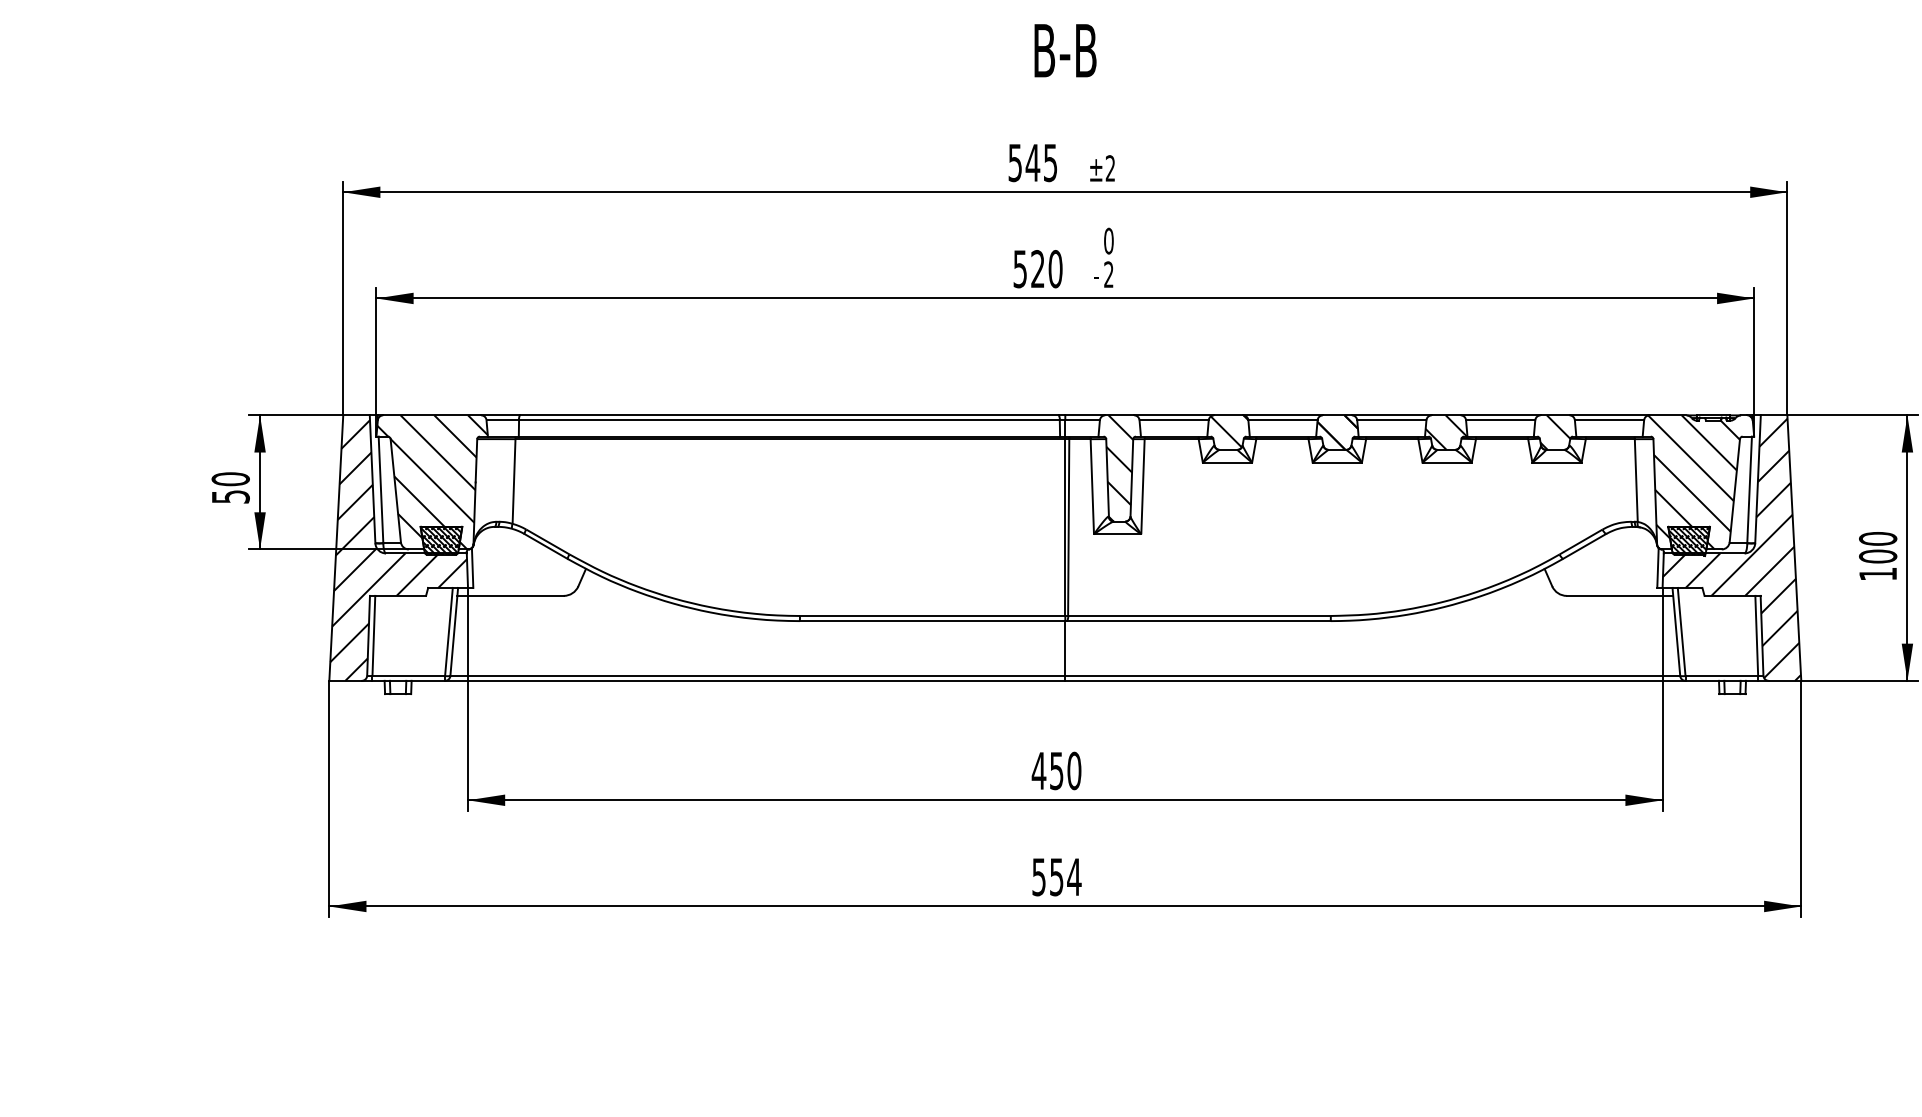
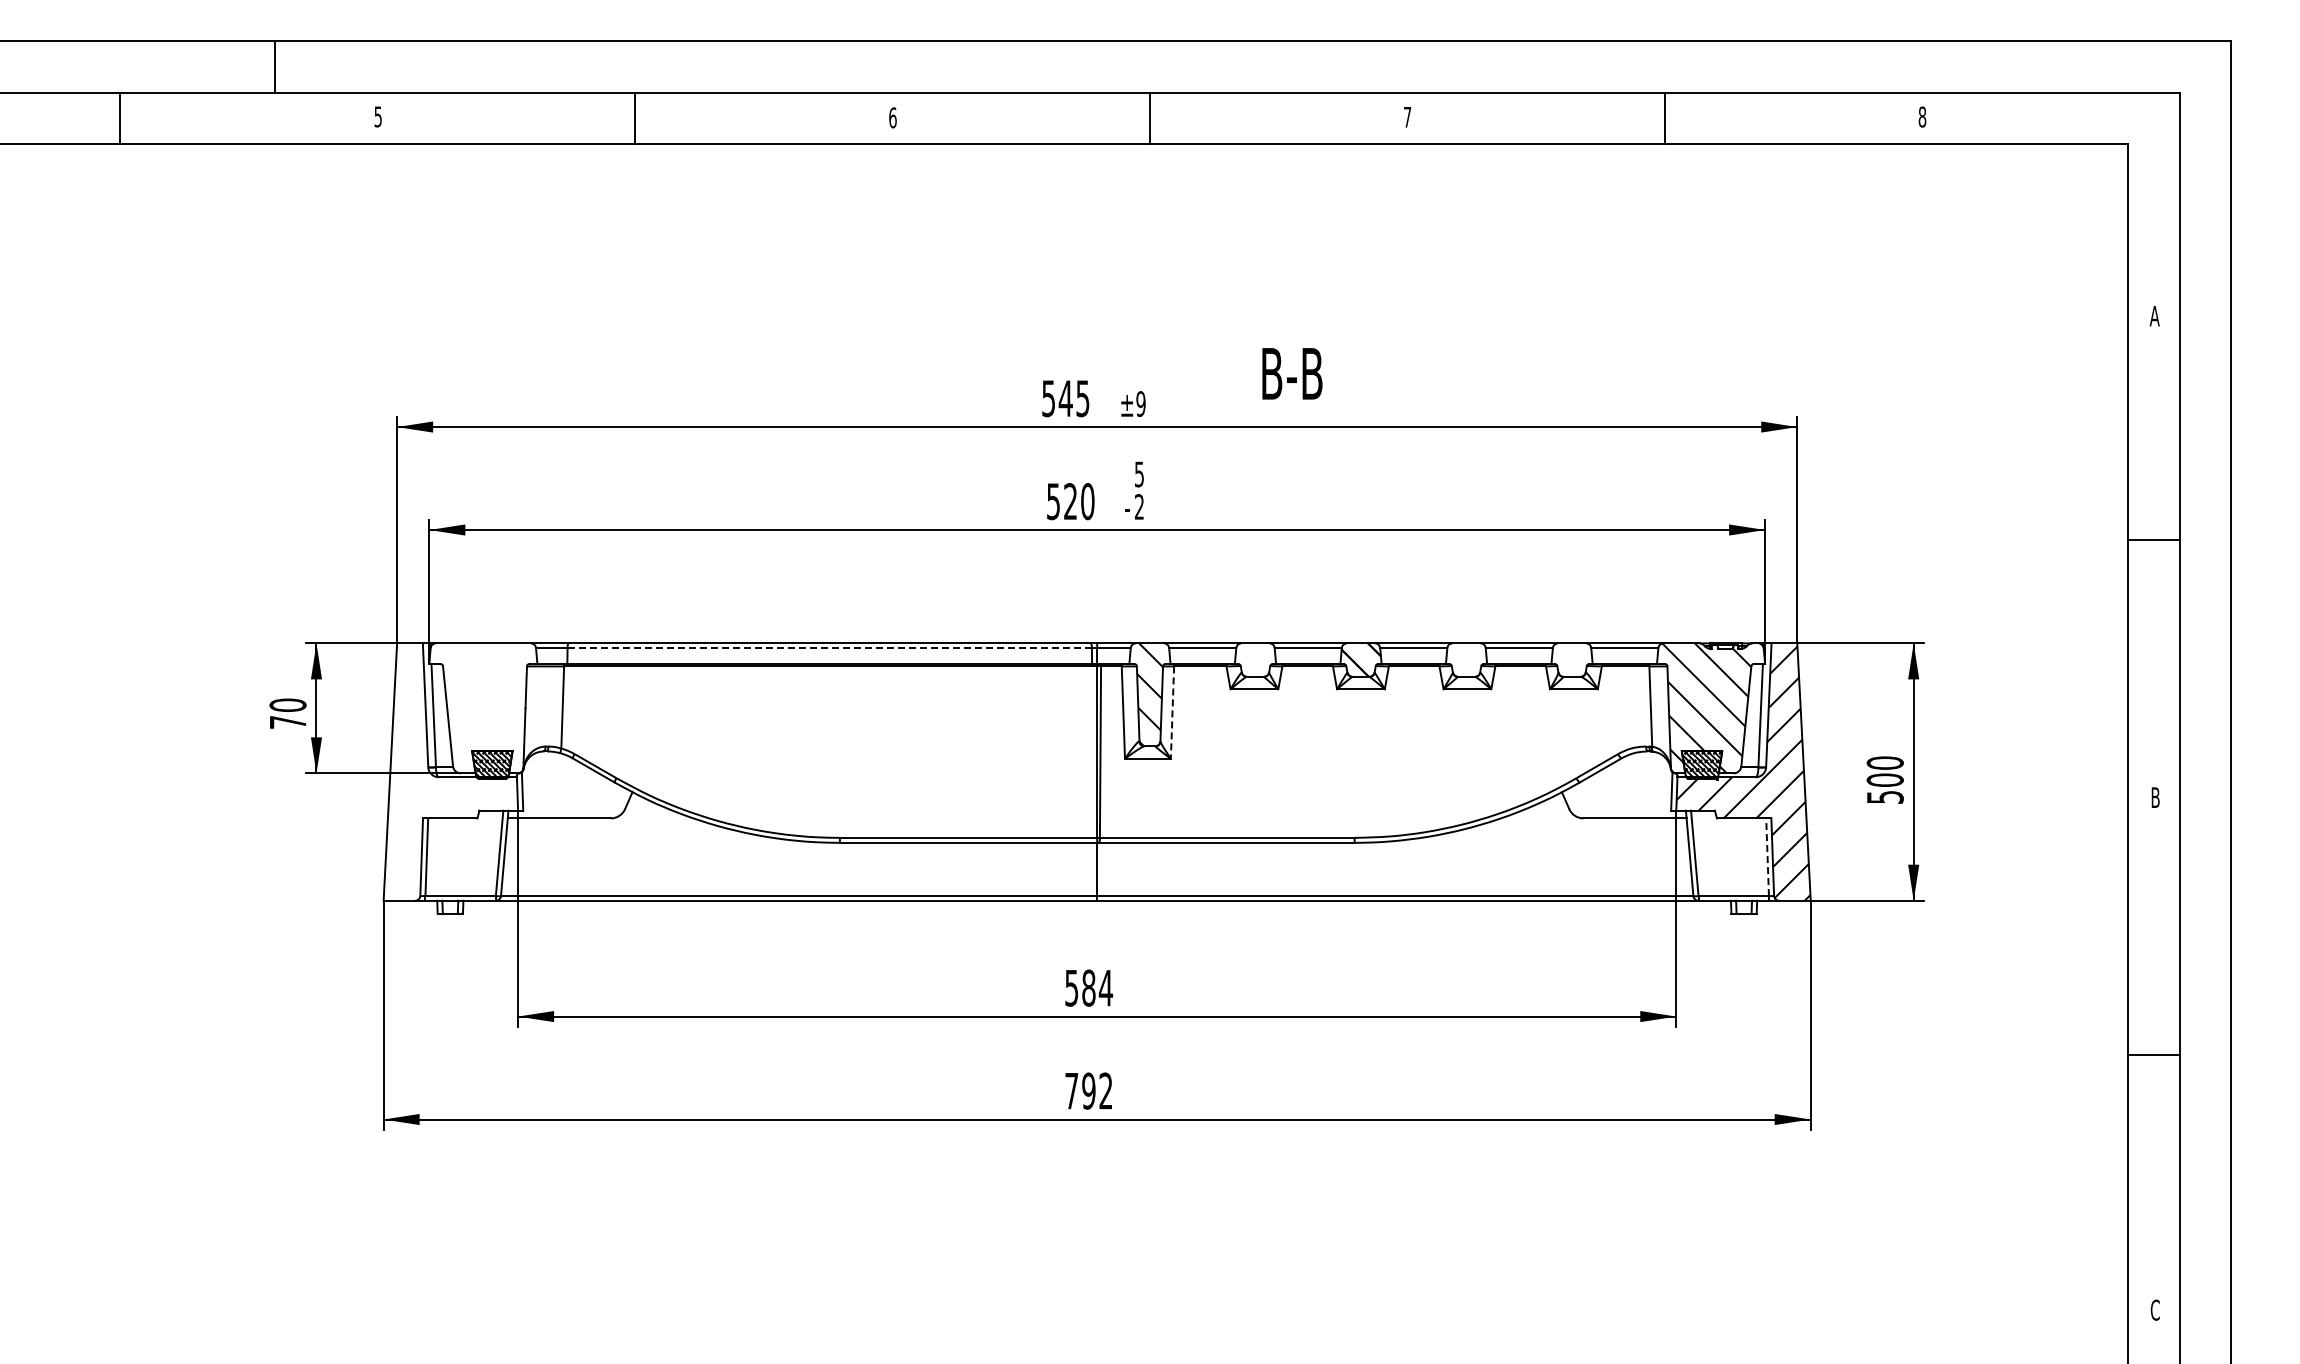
text: (1065, 50) -> (1292, 373), moved
text: (1109, 167) -> (1140, 403), ±2 -> ±9
text: (1108, 241) -> (1139, 474), 0 -> 5
line: (789, 420) -> (829, 648), solid -> dashed
hatch: (1229, 430) -> (1256, 658), removed
hatch: (1446, 432) -> (1466, 659), removed
hatch: (1551, 432) -> (1568, 659), removed
hatch: (432, 482) -> (483, 708), removed
line: (1142, 486) -> (1172, 712), solid -> dashed
text: (231, 496) -> (288, 722), 50 -> 70
hatch: (398, 550) -> (450, 774), removed
text: (1878, 574) -> (1885, 797), 100 -> 500
line: (1756, 636) -> (1767, 857), solid -> dashed
text: (1056, 770) -> (1088, 987), 450 -> 584
text: (1057, 876) -> (1089, 1090), 554 -> 792

